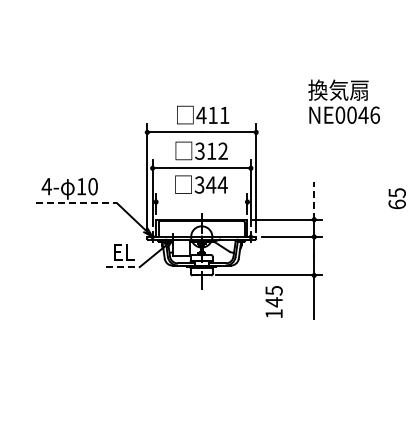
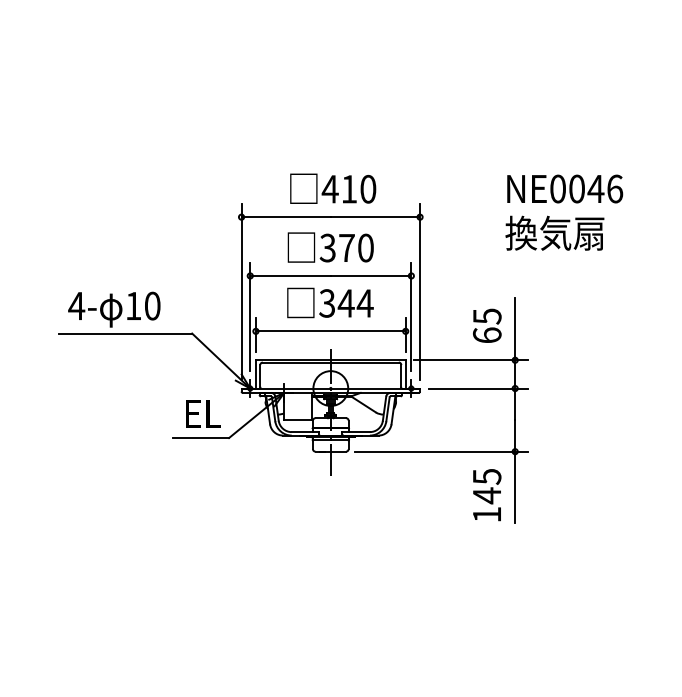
text: (338, 89) -> (554, 232), moved
text: (224, 115) -> (368, 189), 411 -> 410
text: (217, 150) -> (356, 246), 312 -> 370
text: (396, 198) -> (486, 325), moved
line: (314, 200) -> (515, 328), dashed -> solid
line: (201, 202) -> (330, 332), added
line: (76, 203) -> (125, 333), dashed -> solid
line: (123, 267) -> (202, 438), dashed -> solid
text: (273, 301) -> (486, 494), moved

